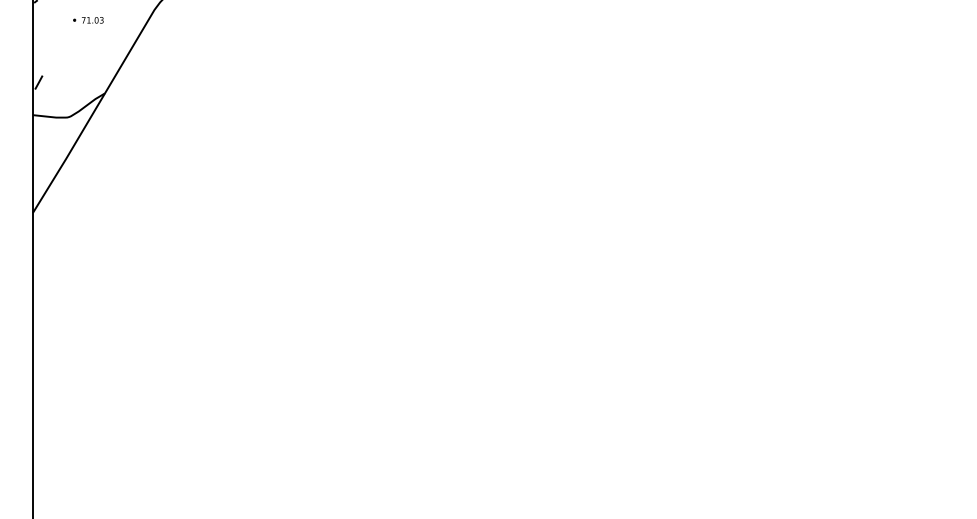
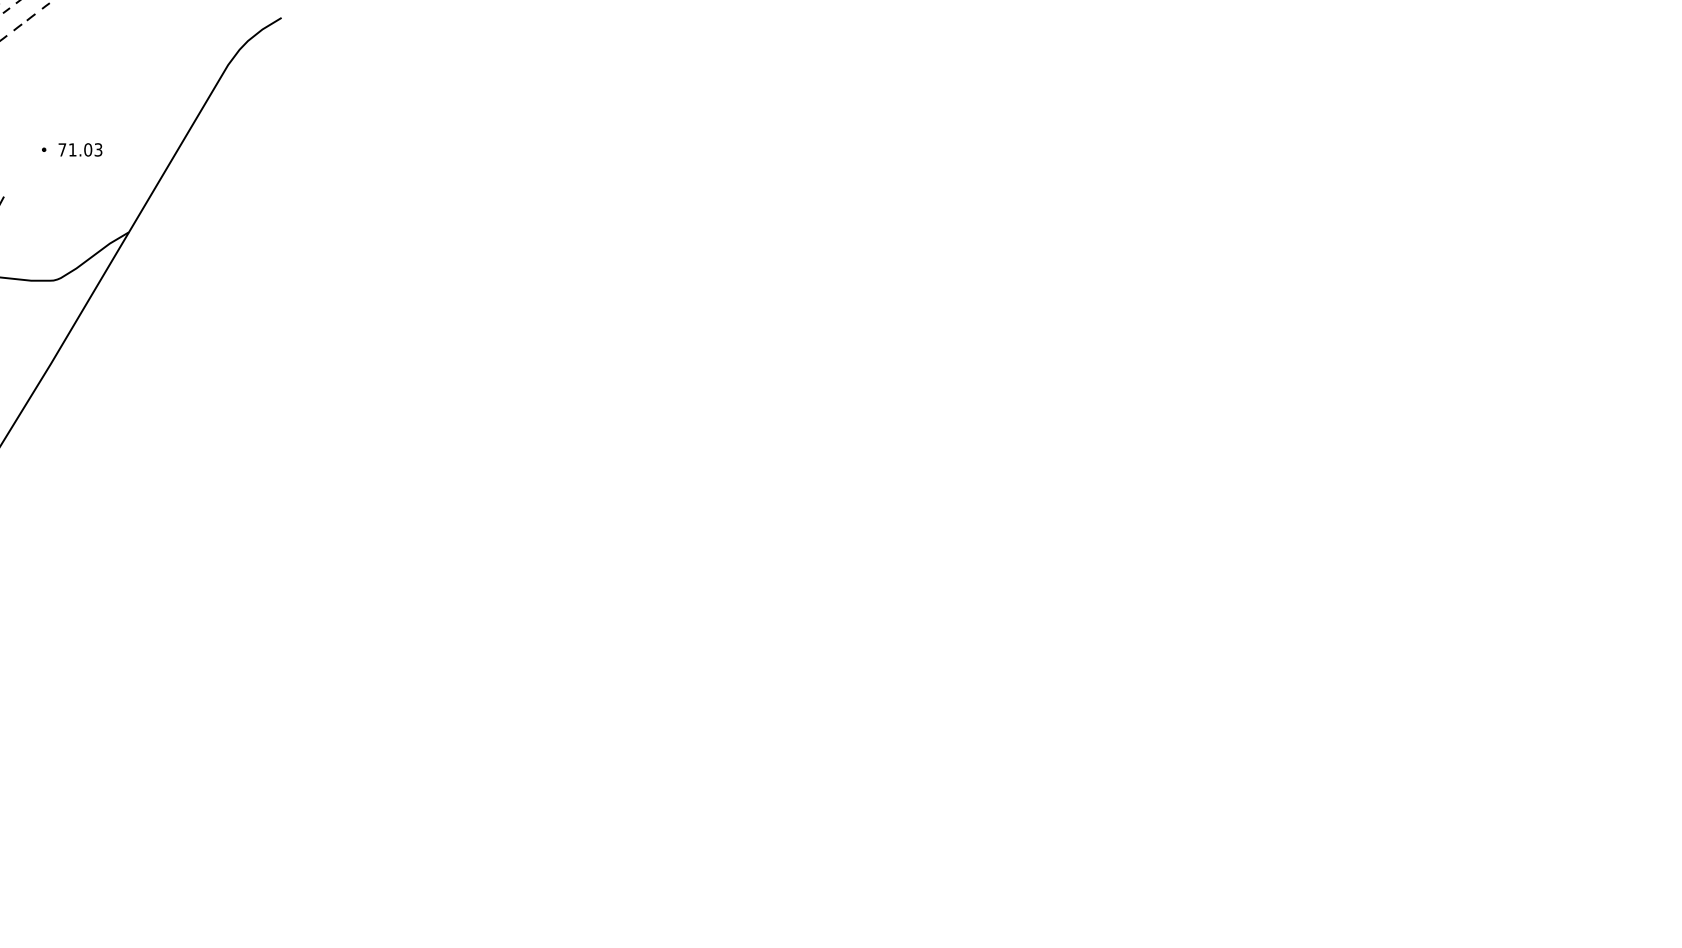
part: (88, 20) -> (71, 150), moved

